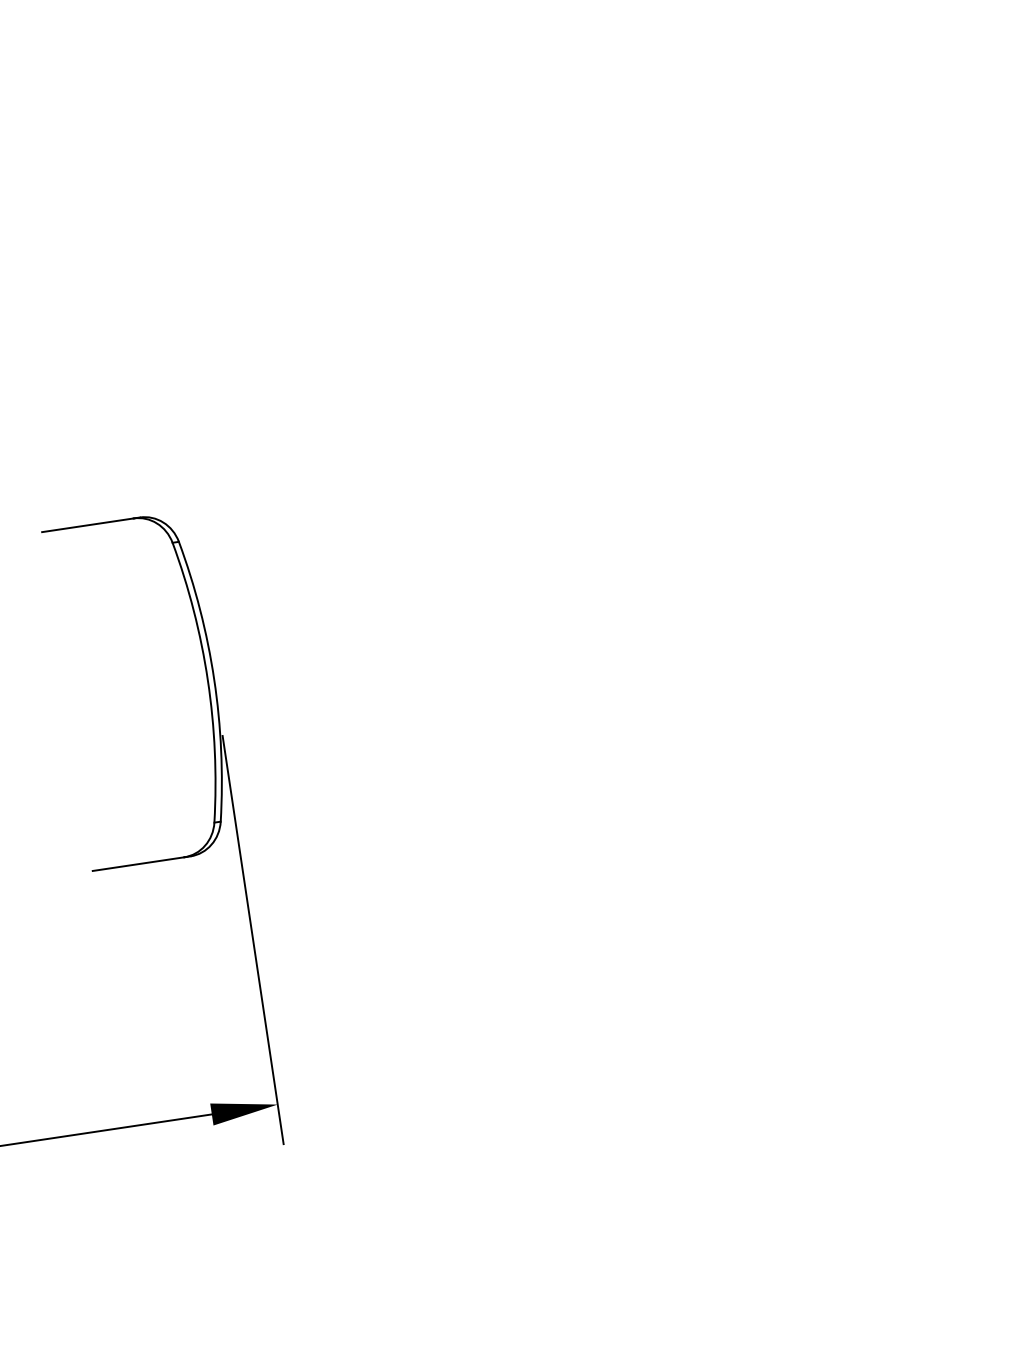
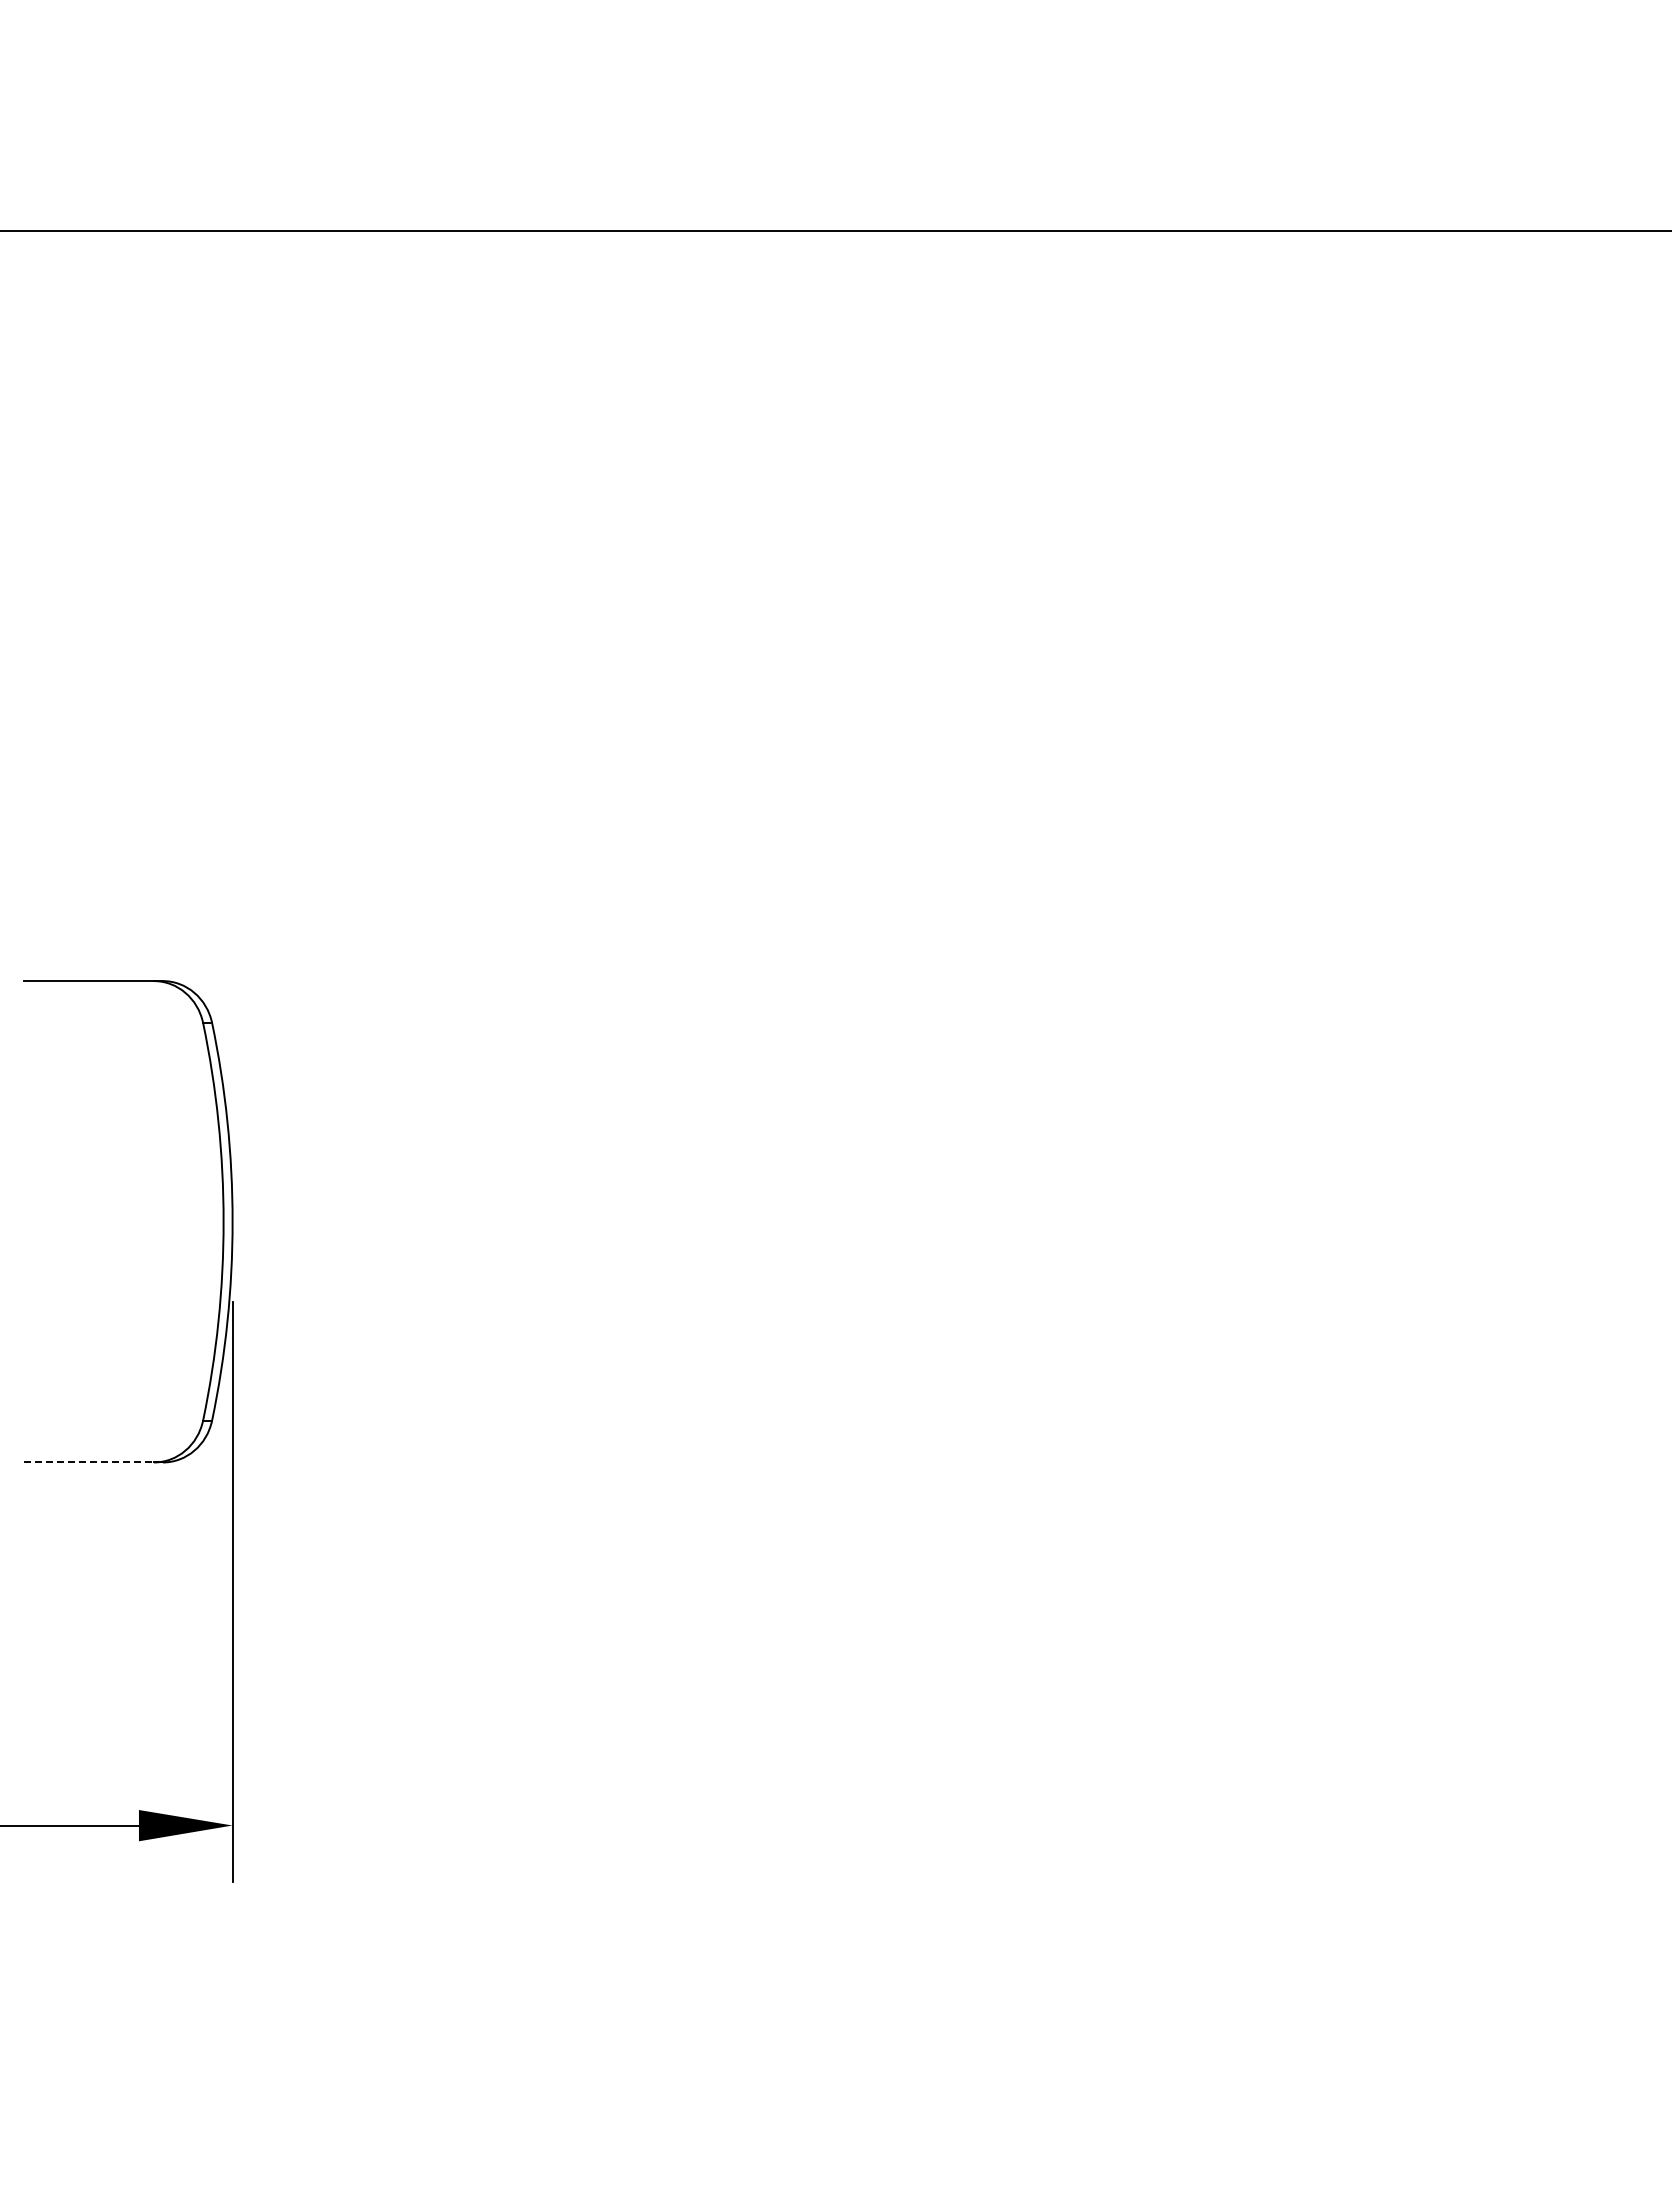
line: (138, 864) -> (89, 1462), solid -> dashed

